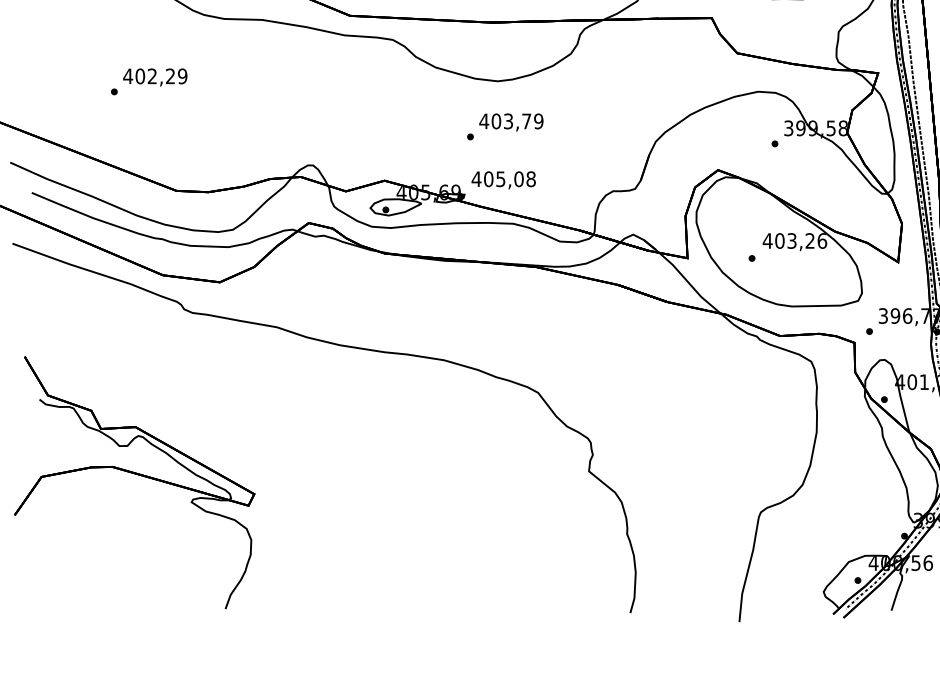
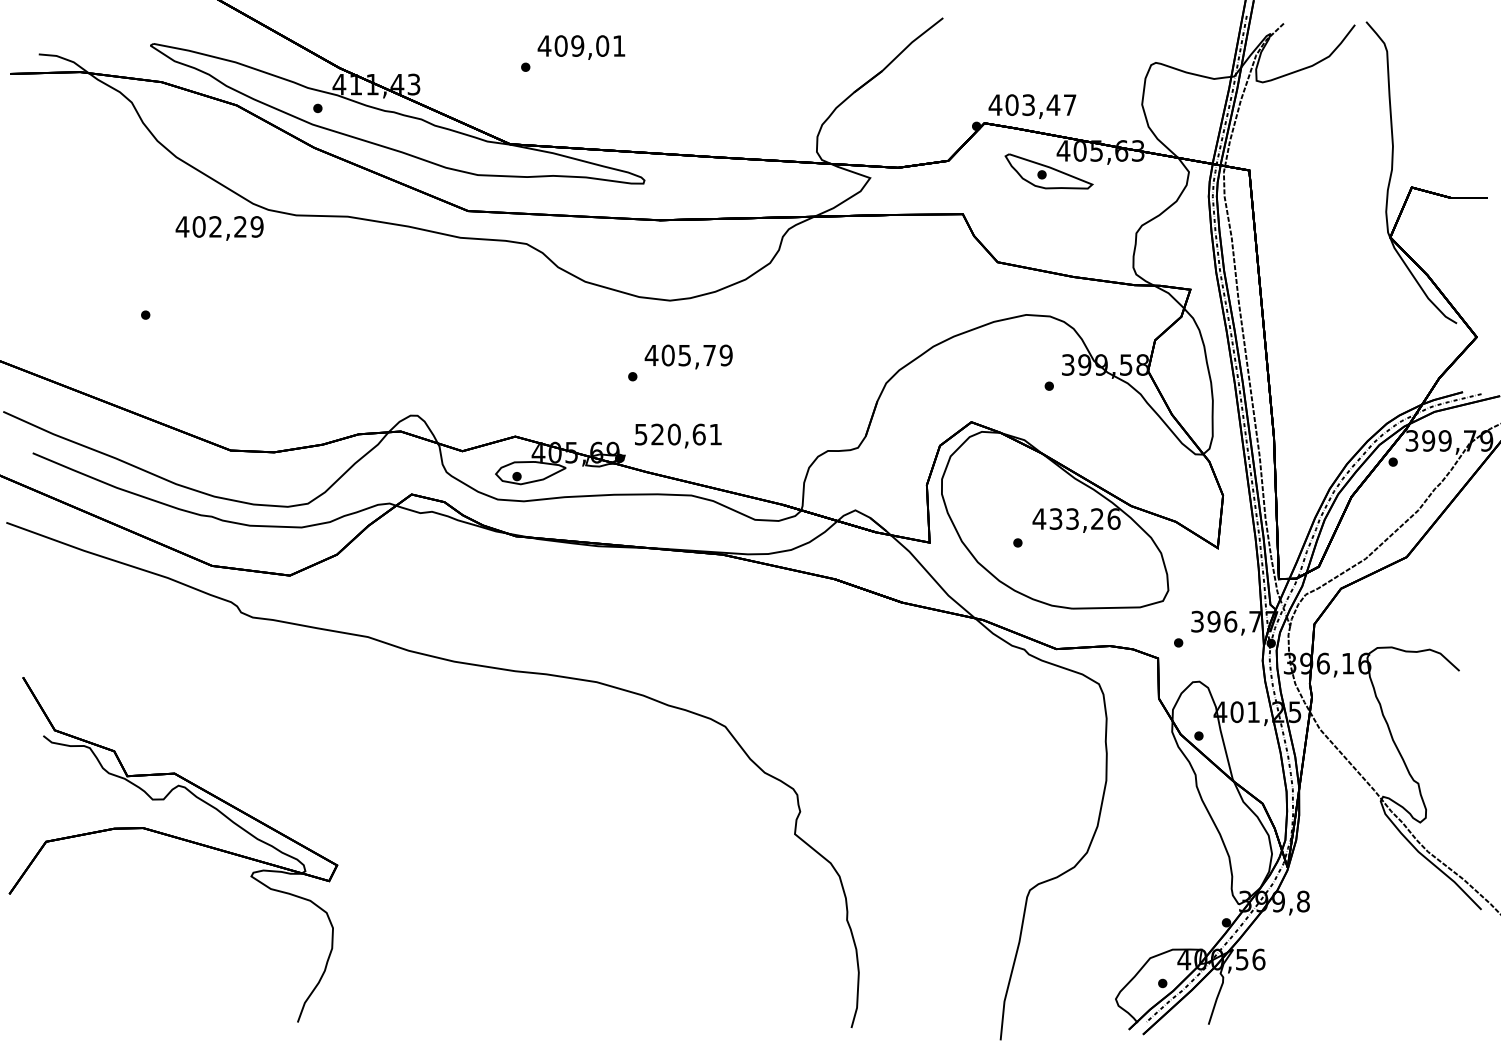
text: (155, 77) -> (219, 228), moved
text: (508, 120) -> (684, 354), 403,79 -> 405,79
text: (503, 179) -> (678, 434), 405,08 -> 520,61
text: (779, 240) -> (1055, 518), 403,26 -> 433,26

